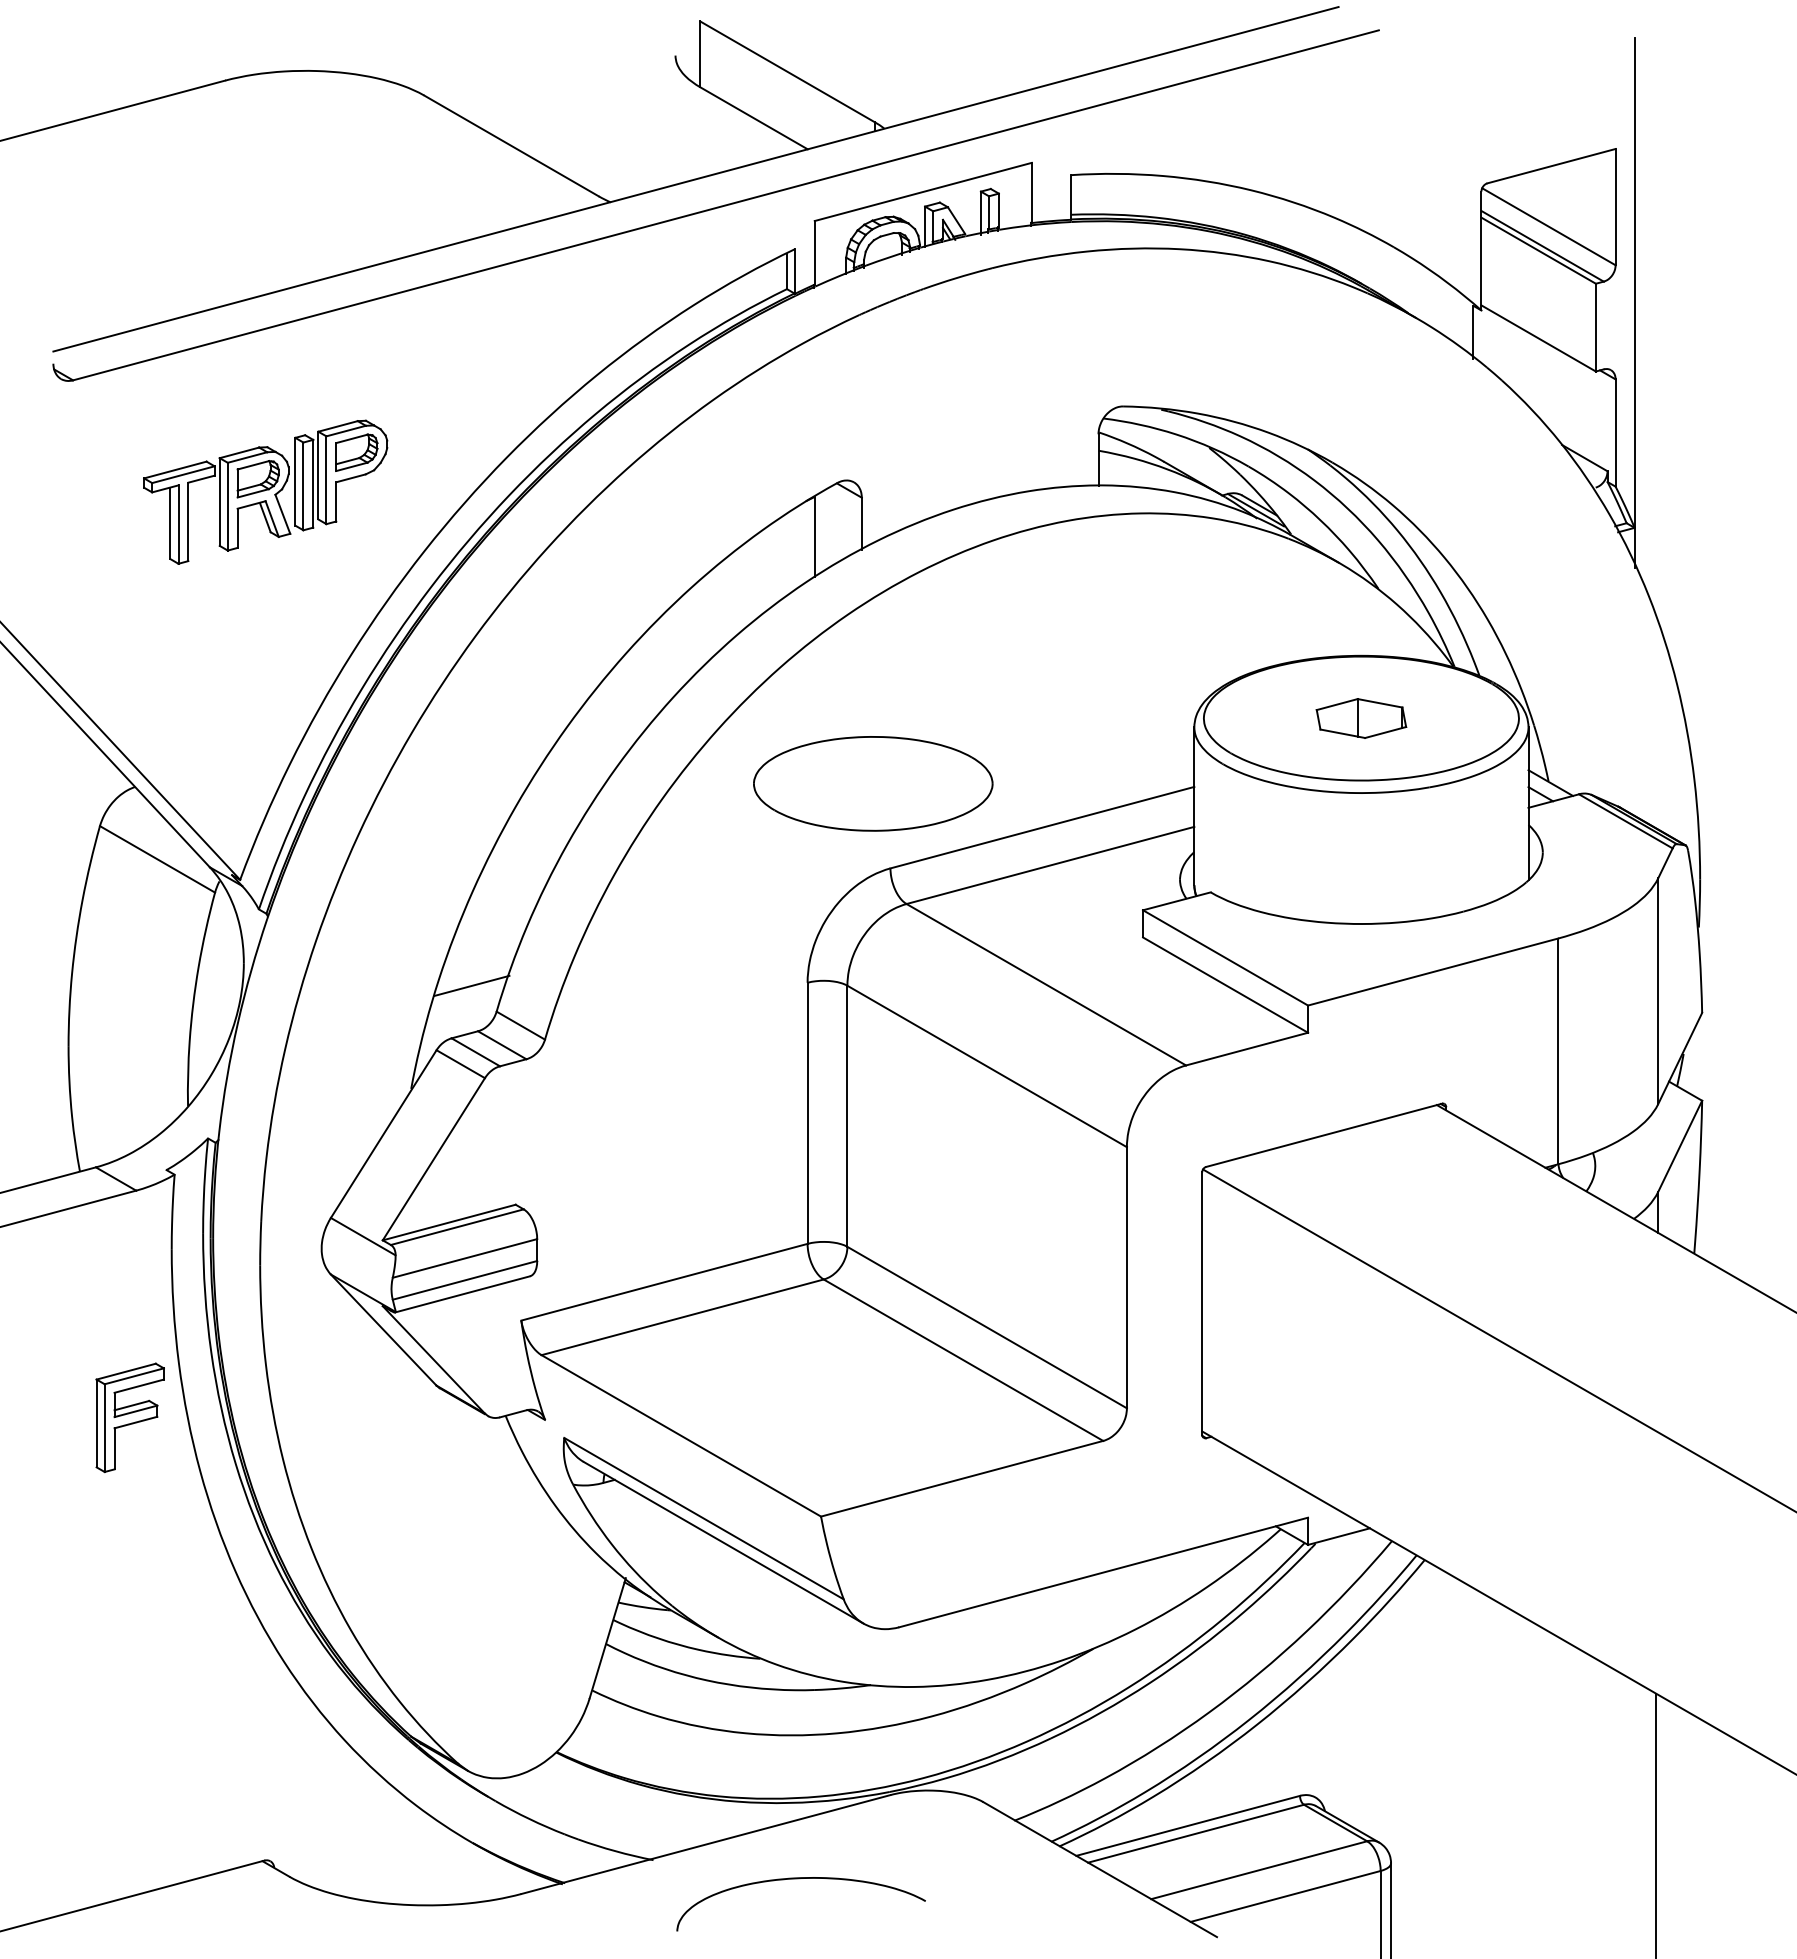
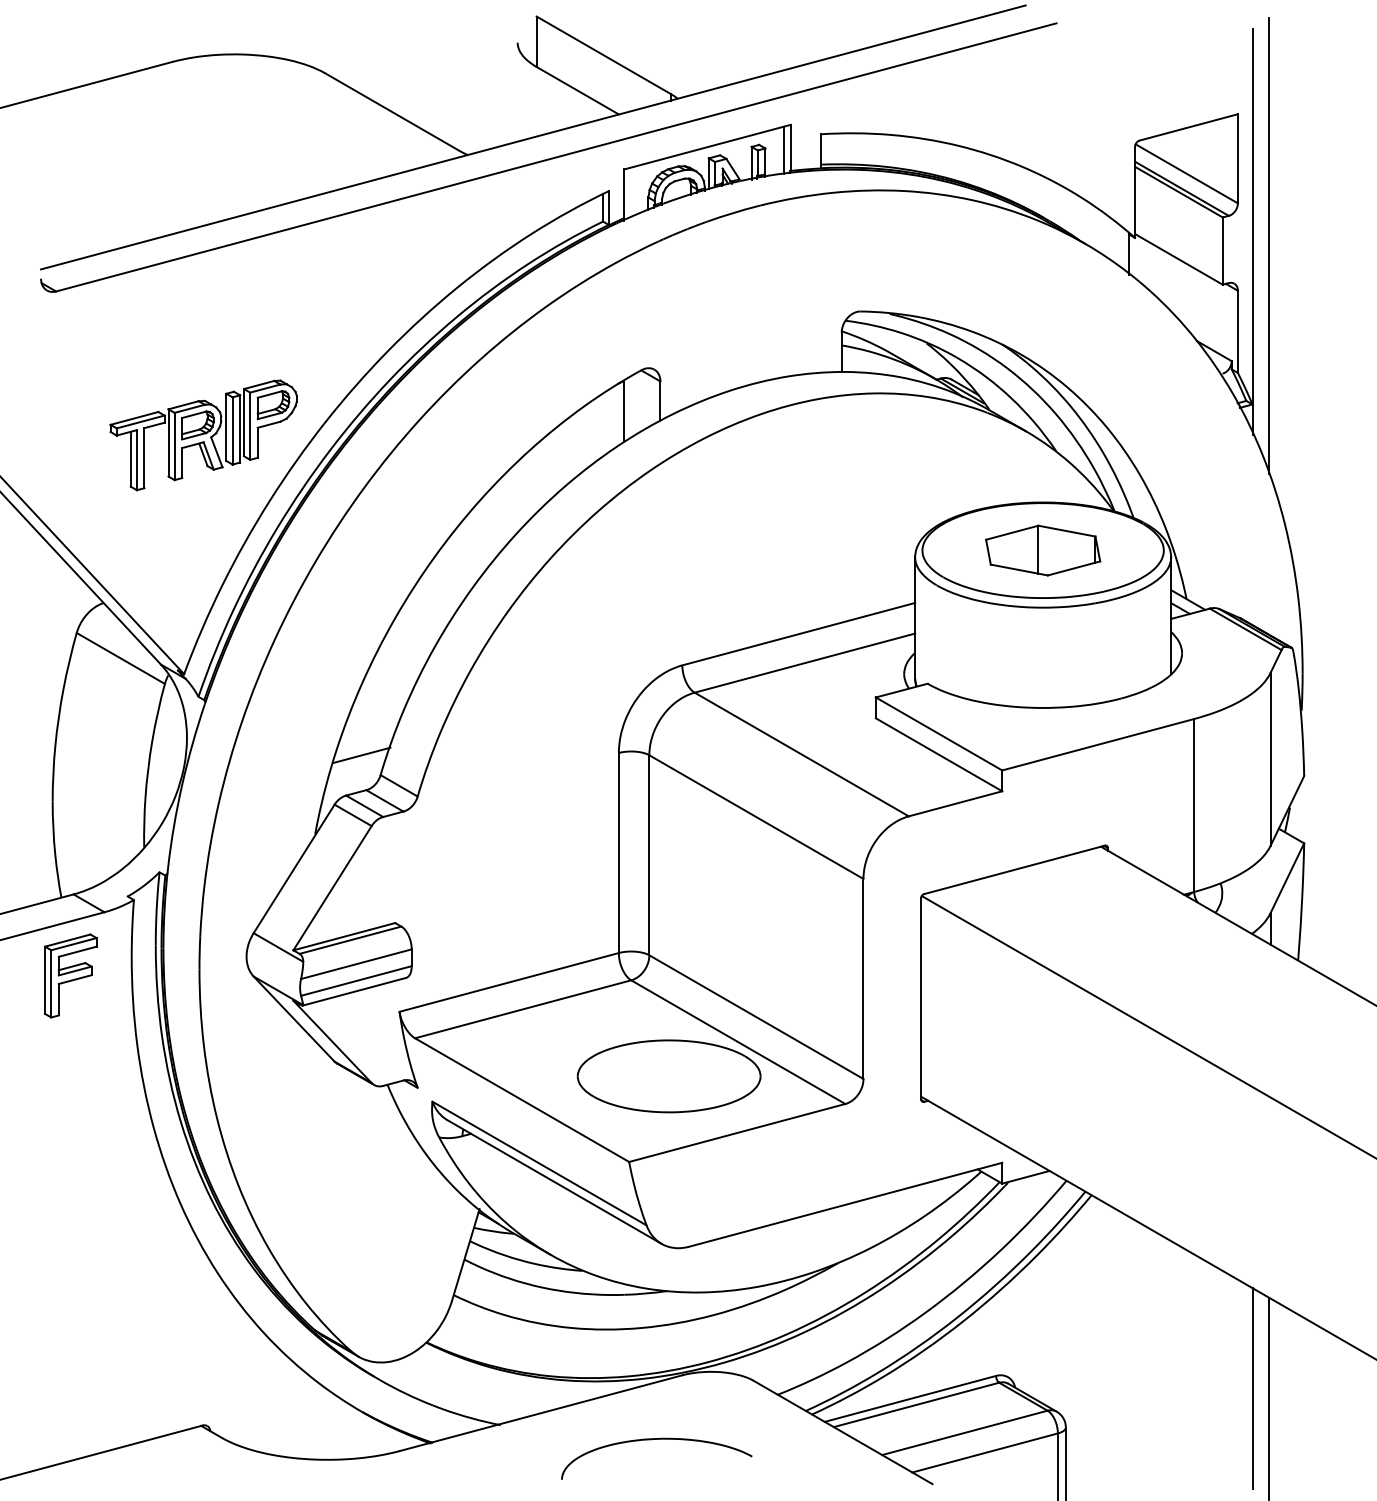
line: (1023, 195) -> (784, 149), added
line: (1656, 321) -> (1269, 246), added
part: (265, 491) -> (203, 434), moved
part: (1361, 718) -> (1043, 550), size x1.67
part: (873, 783) -> (669, 1076), moved
part: (129, 1417) -> (70, 975), moved
line: (1635, 1812) -> (1253, 1388), added
curve: (799, 1879) -> (655, 1439), moved

